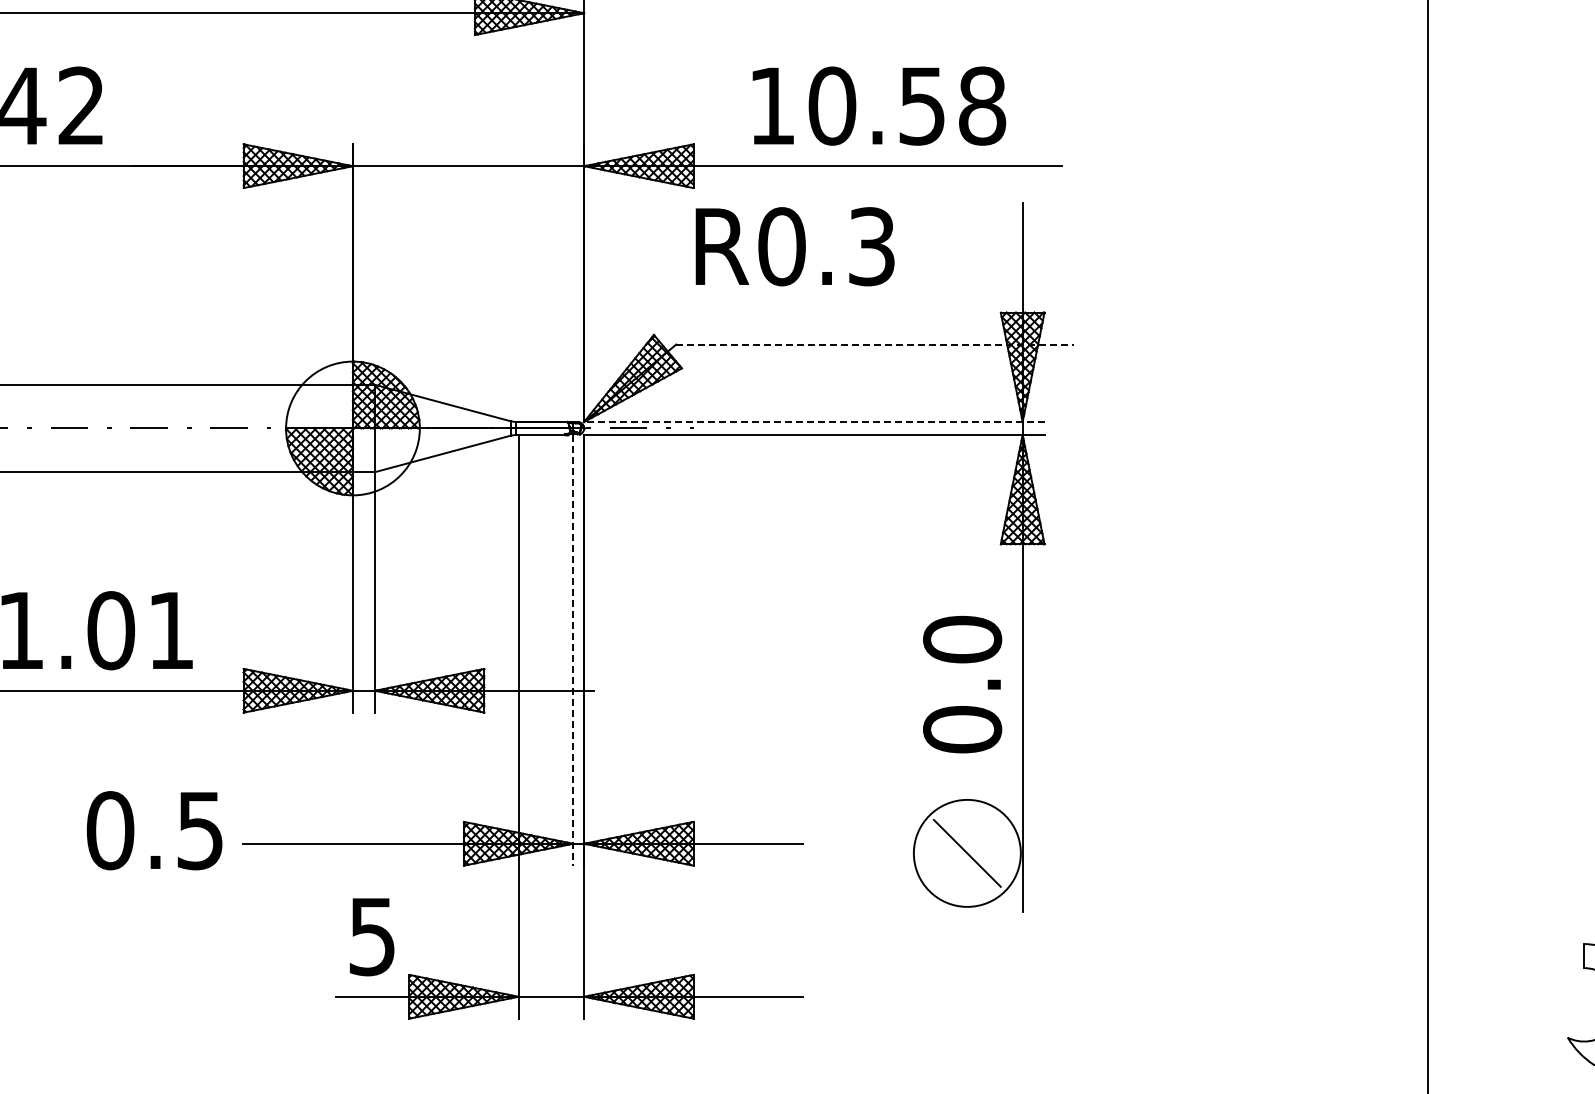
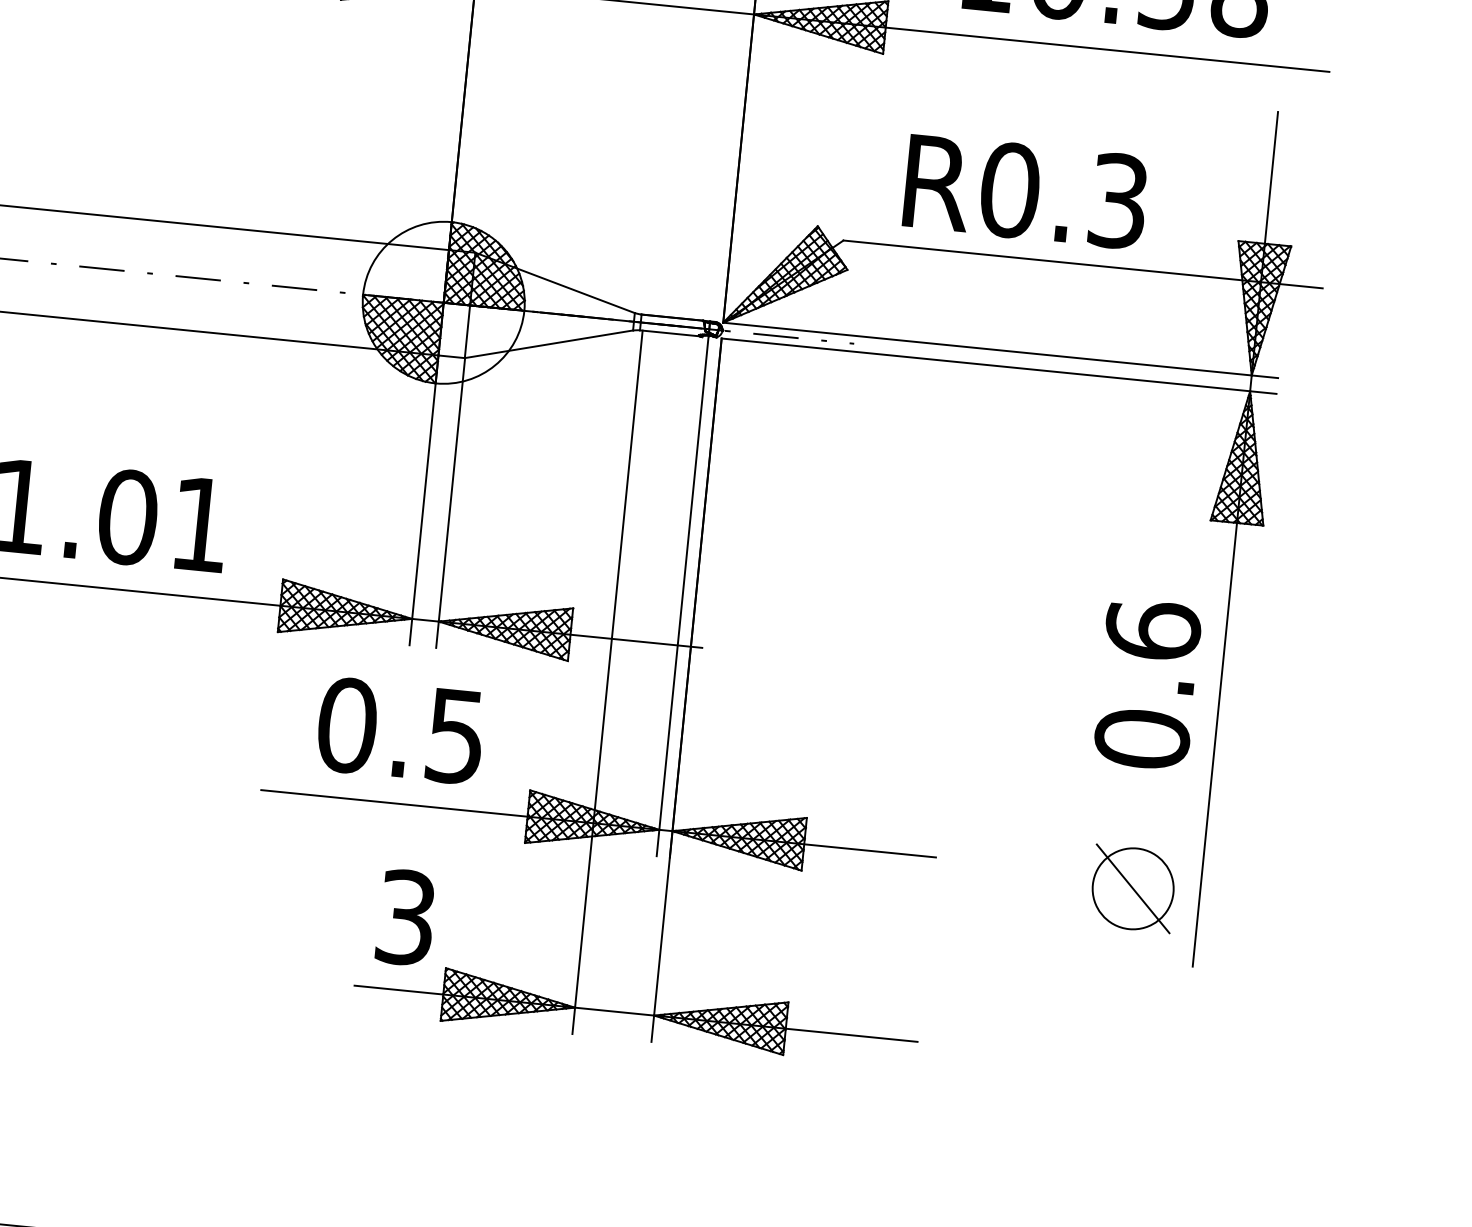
text: (794, 246) -> (1025, 191), moved
line: (875, 344) -> (1083, 264), dashed -> solid
line: (813, 421) -> (999, 349), dashed -> solid
text: (962, 639) -> (1153, 630), 0.0 -> 0.6
line: (573, 650) -> (682, 596), dashed -> solid
text: (154, 830) -> (400, 730), moved
circle: (966, 852) -> (1132, 887), size x0.62
text: (372, 936) -> (406, 917), 5 -> 3

